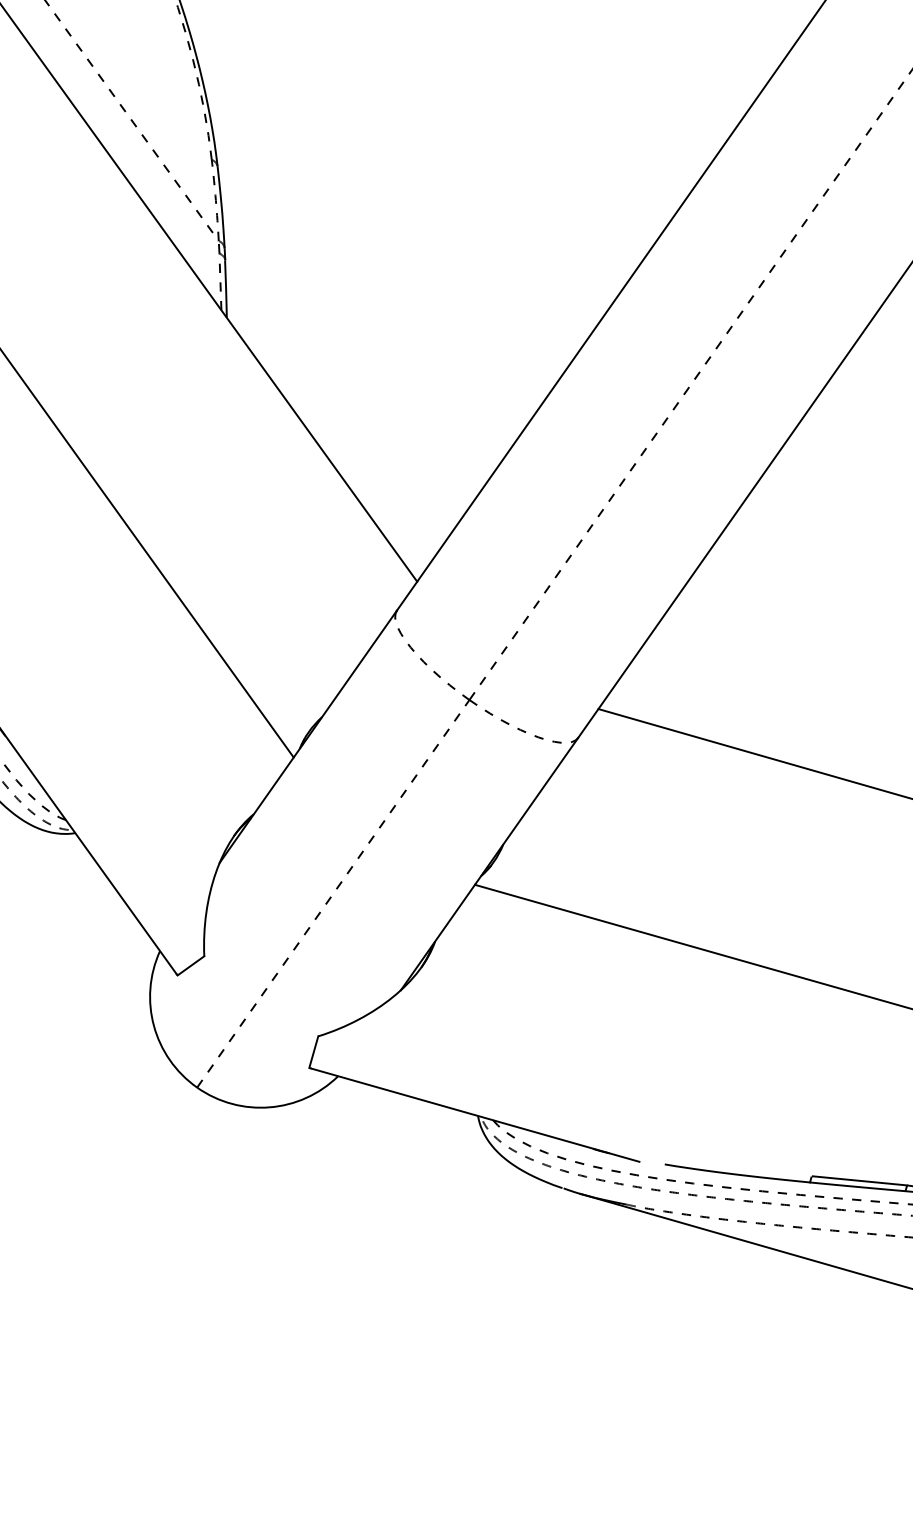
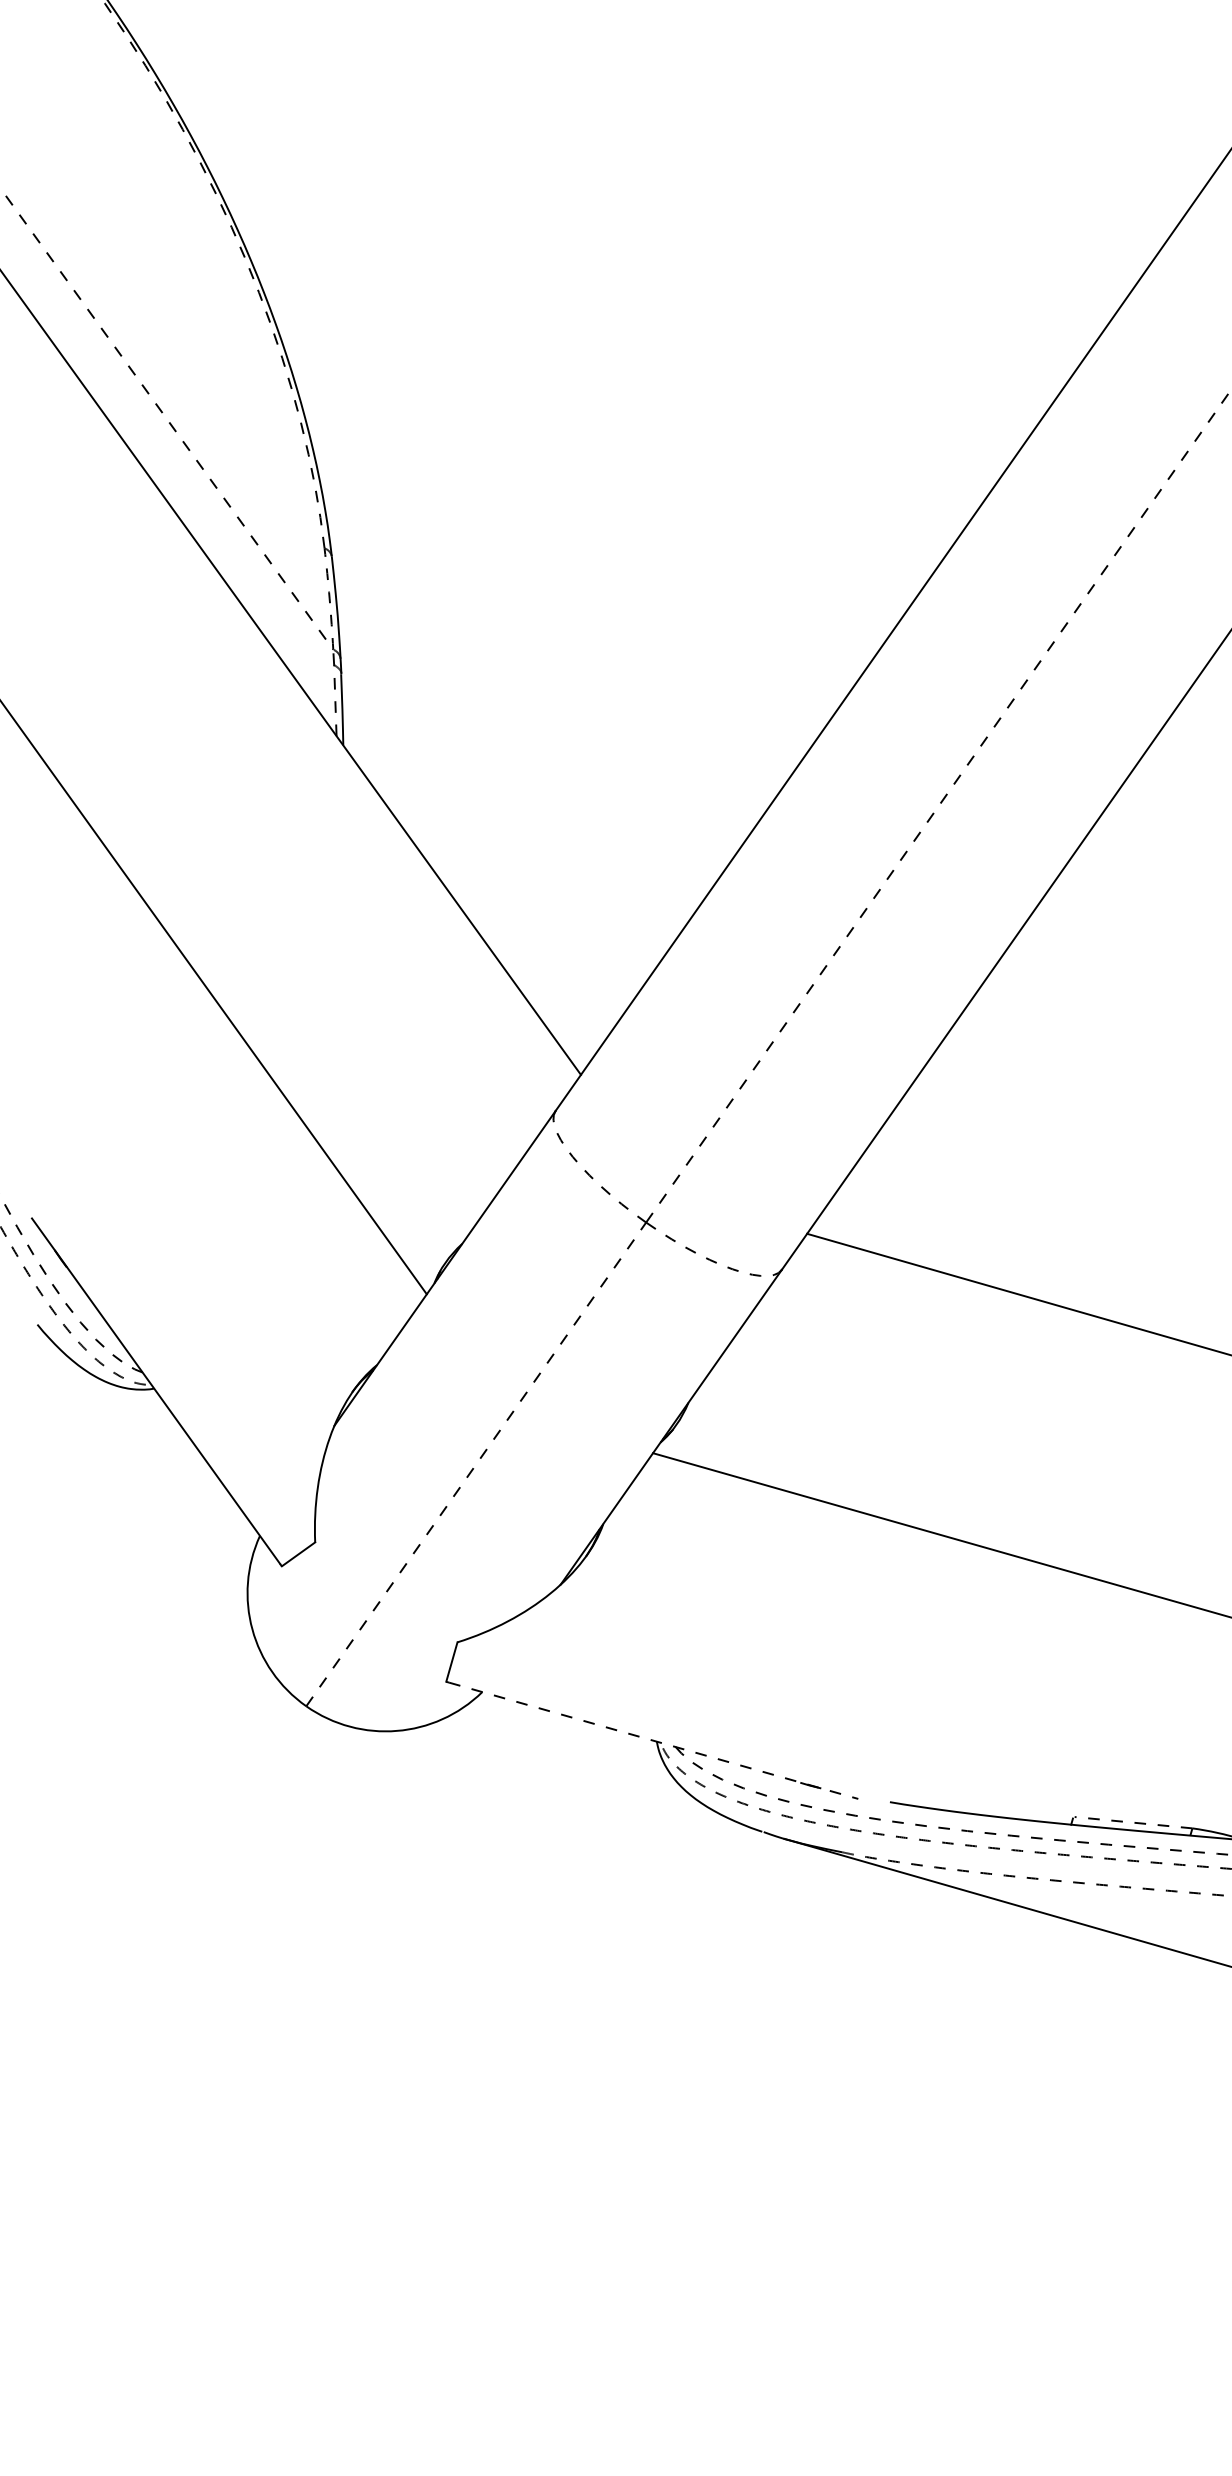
line: (475, 1115) -> (653, 1740), solid -> dashed
line: (859, 1180) -> (1133, 1822), solid -> dashed

